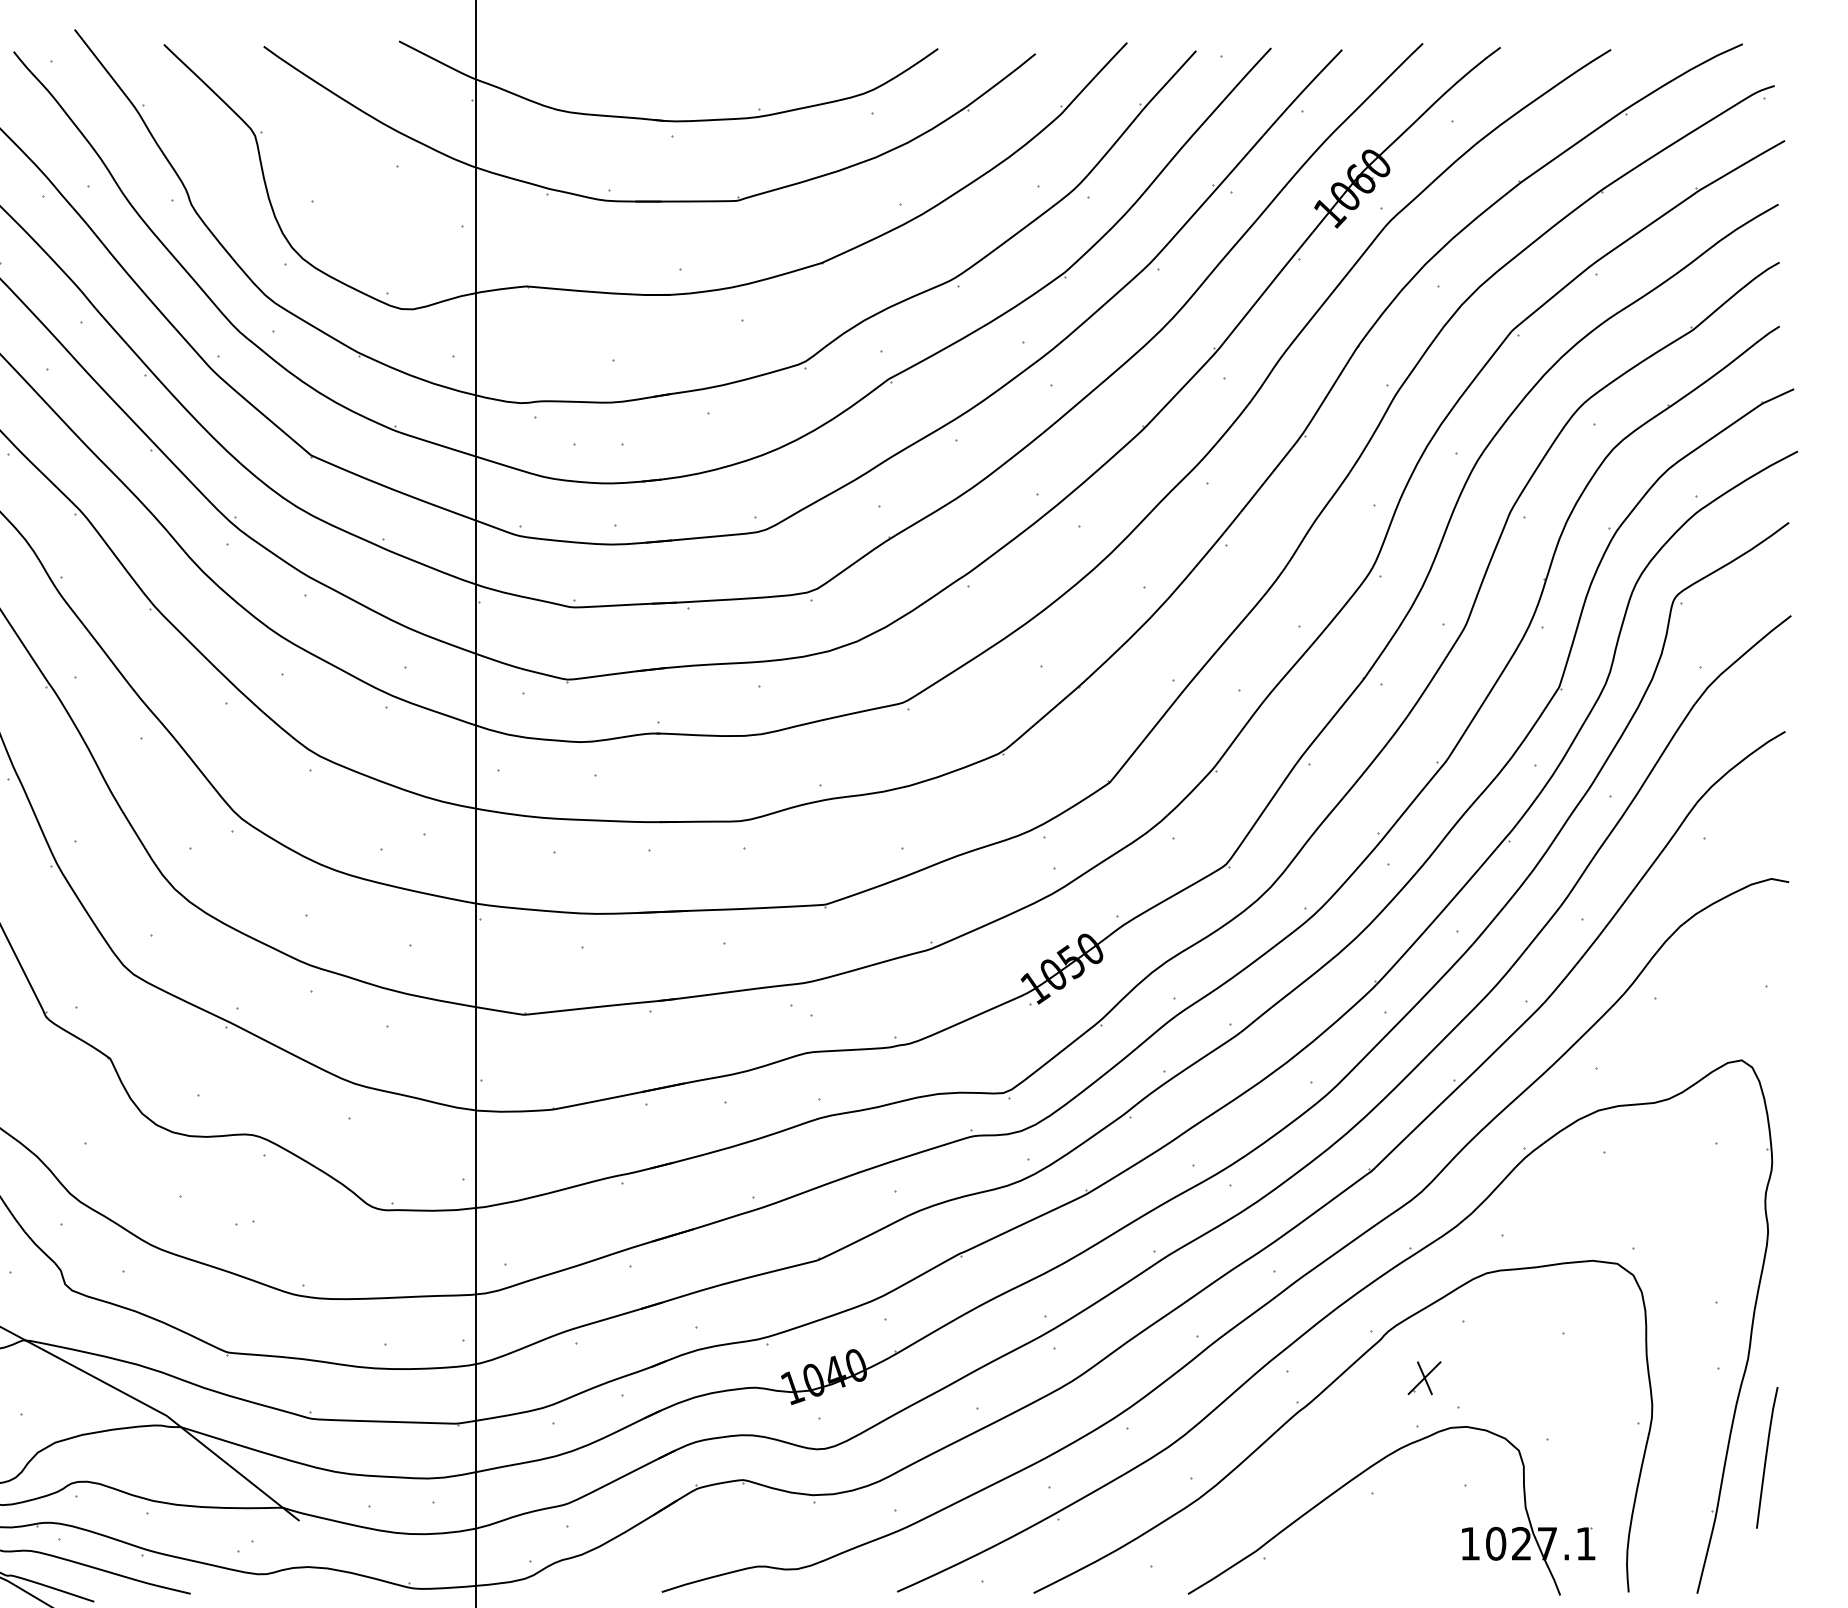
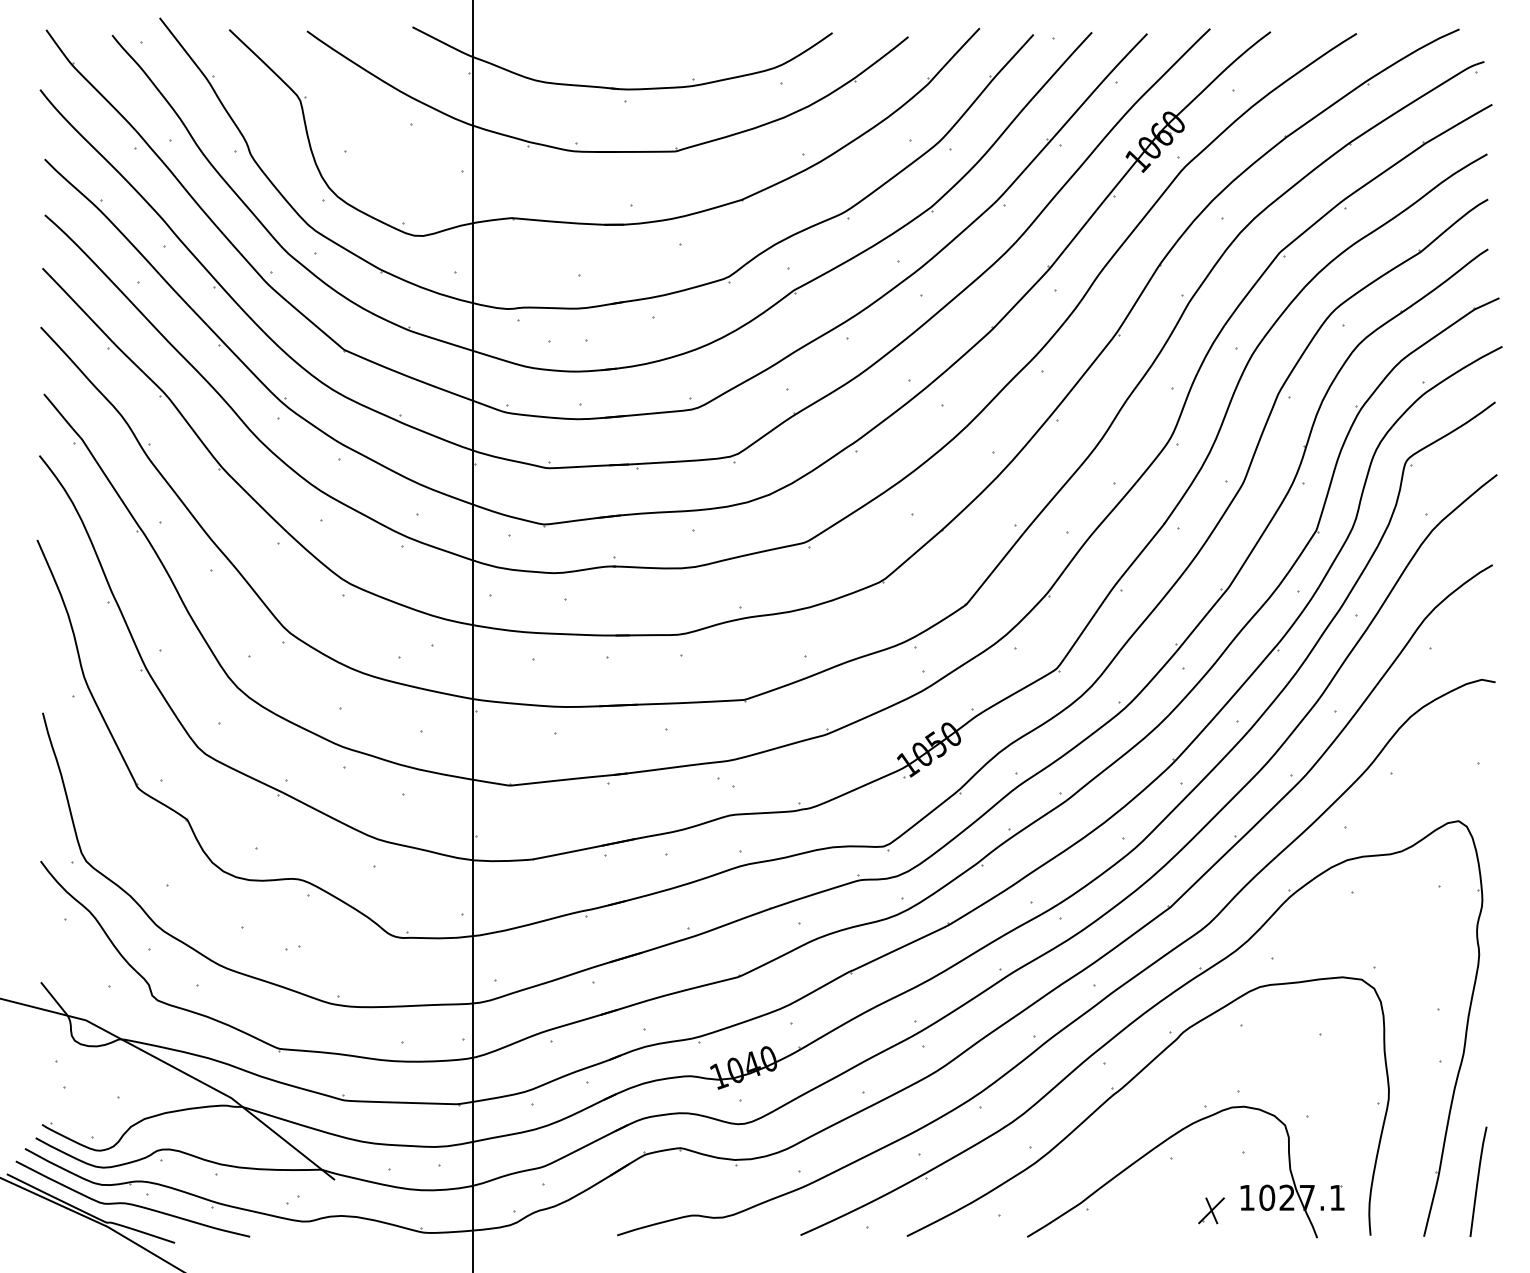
part: (1424, 1377) -> (1211, 1210), moved
curve: (1767, 1457) -> (1478, 1181), moved

